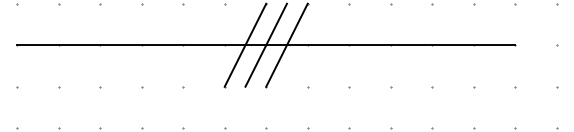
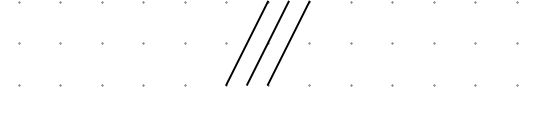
line: (266, 45) -> (268, 43), removed

